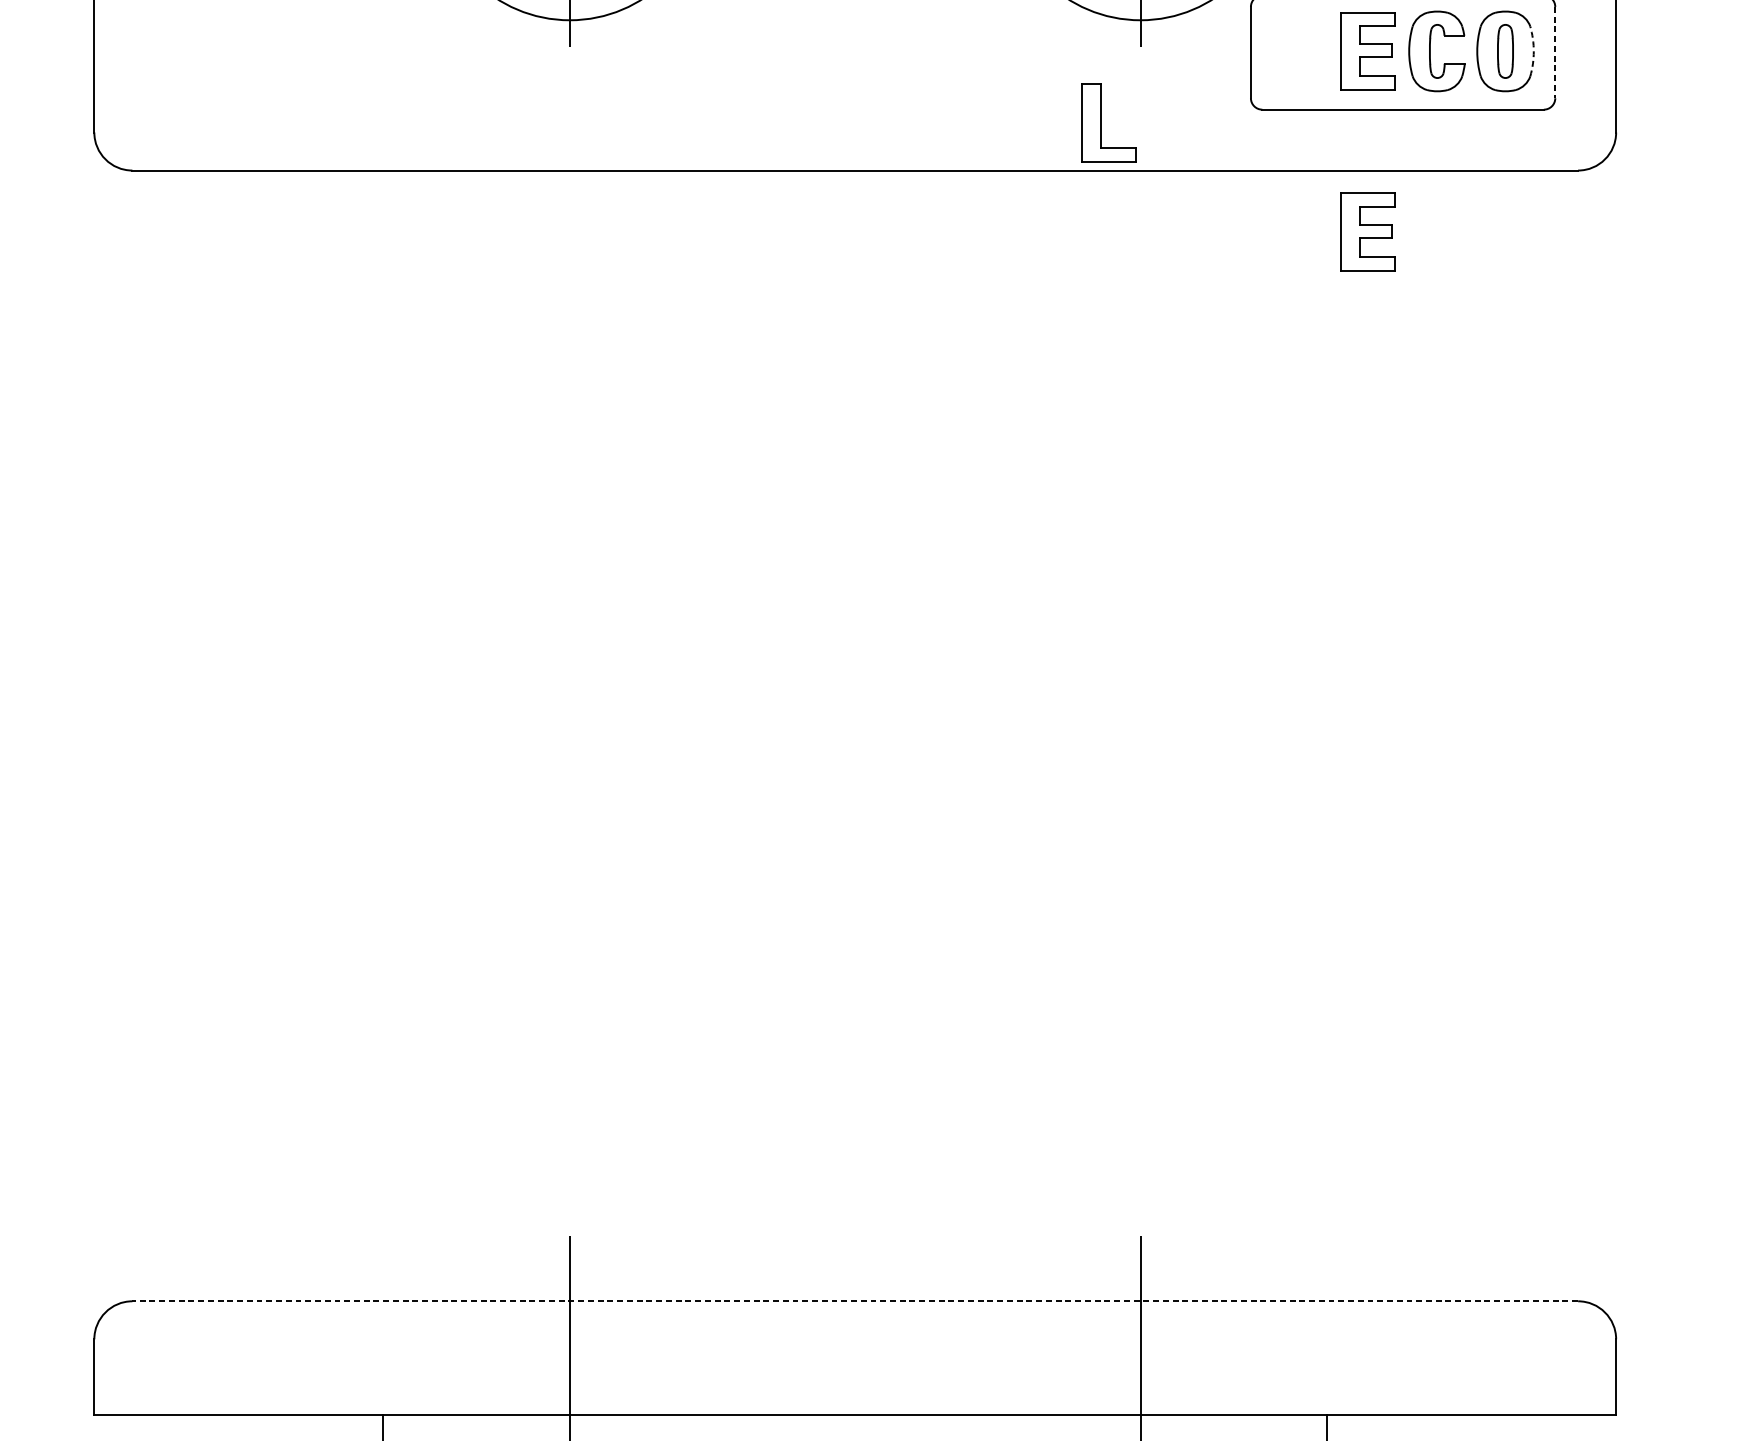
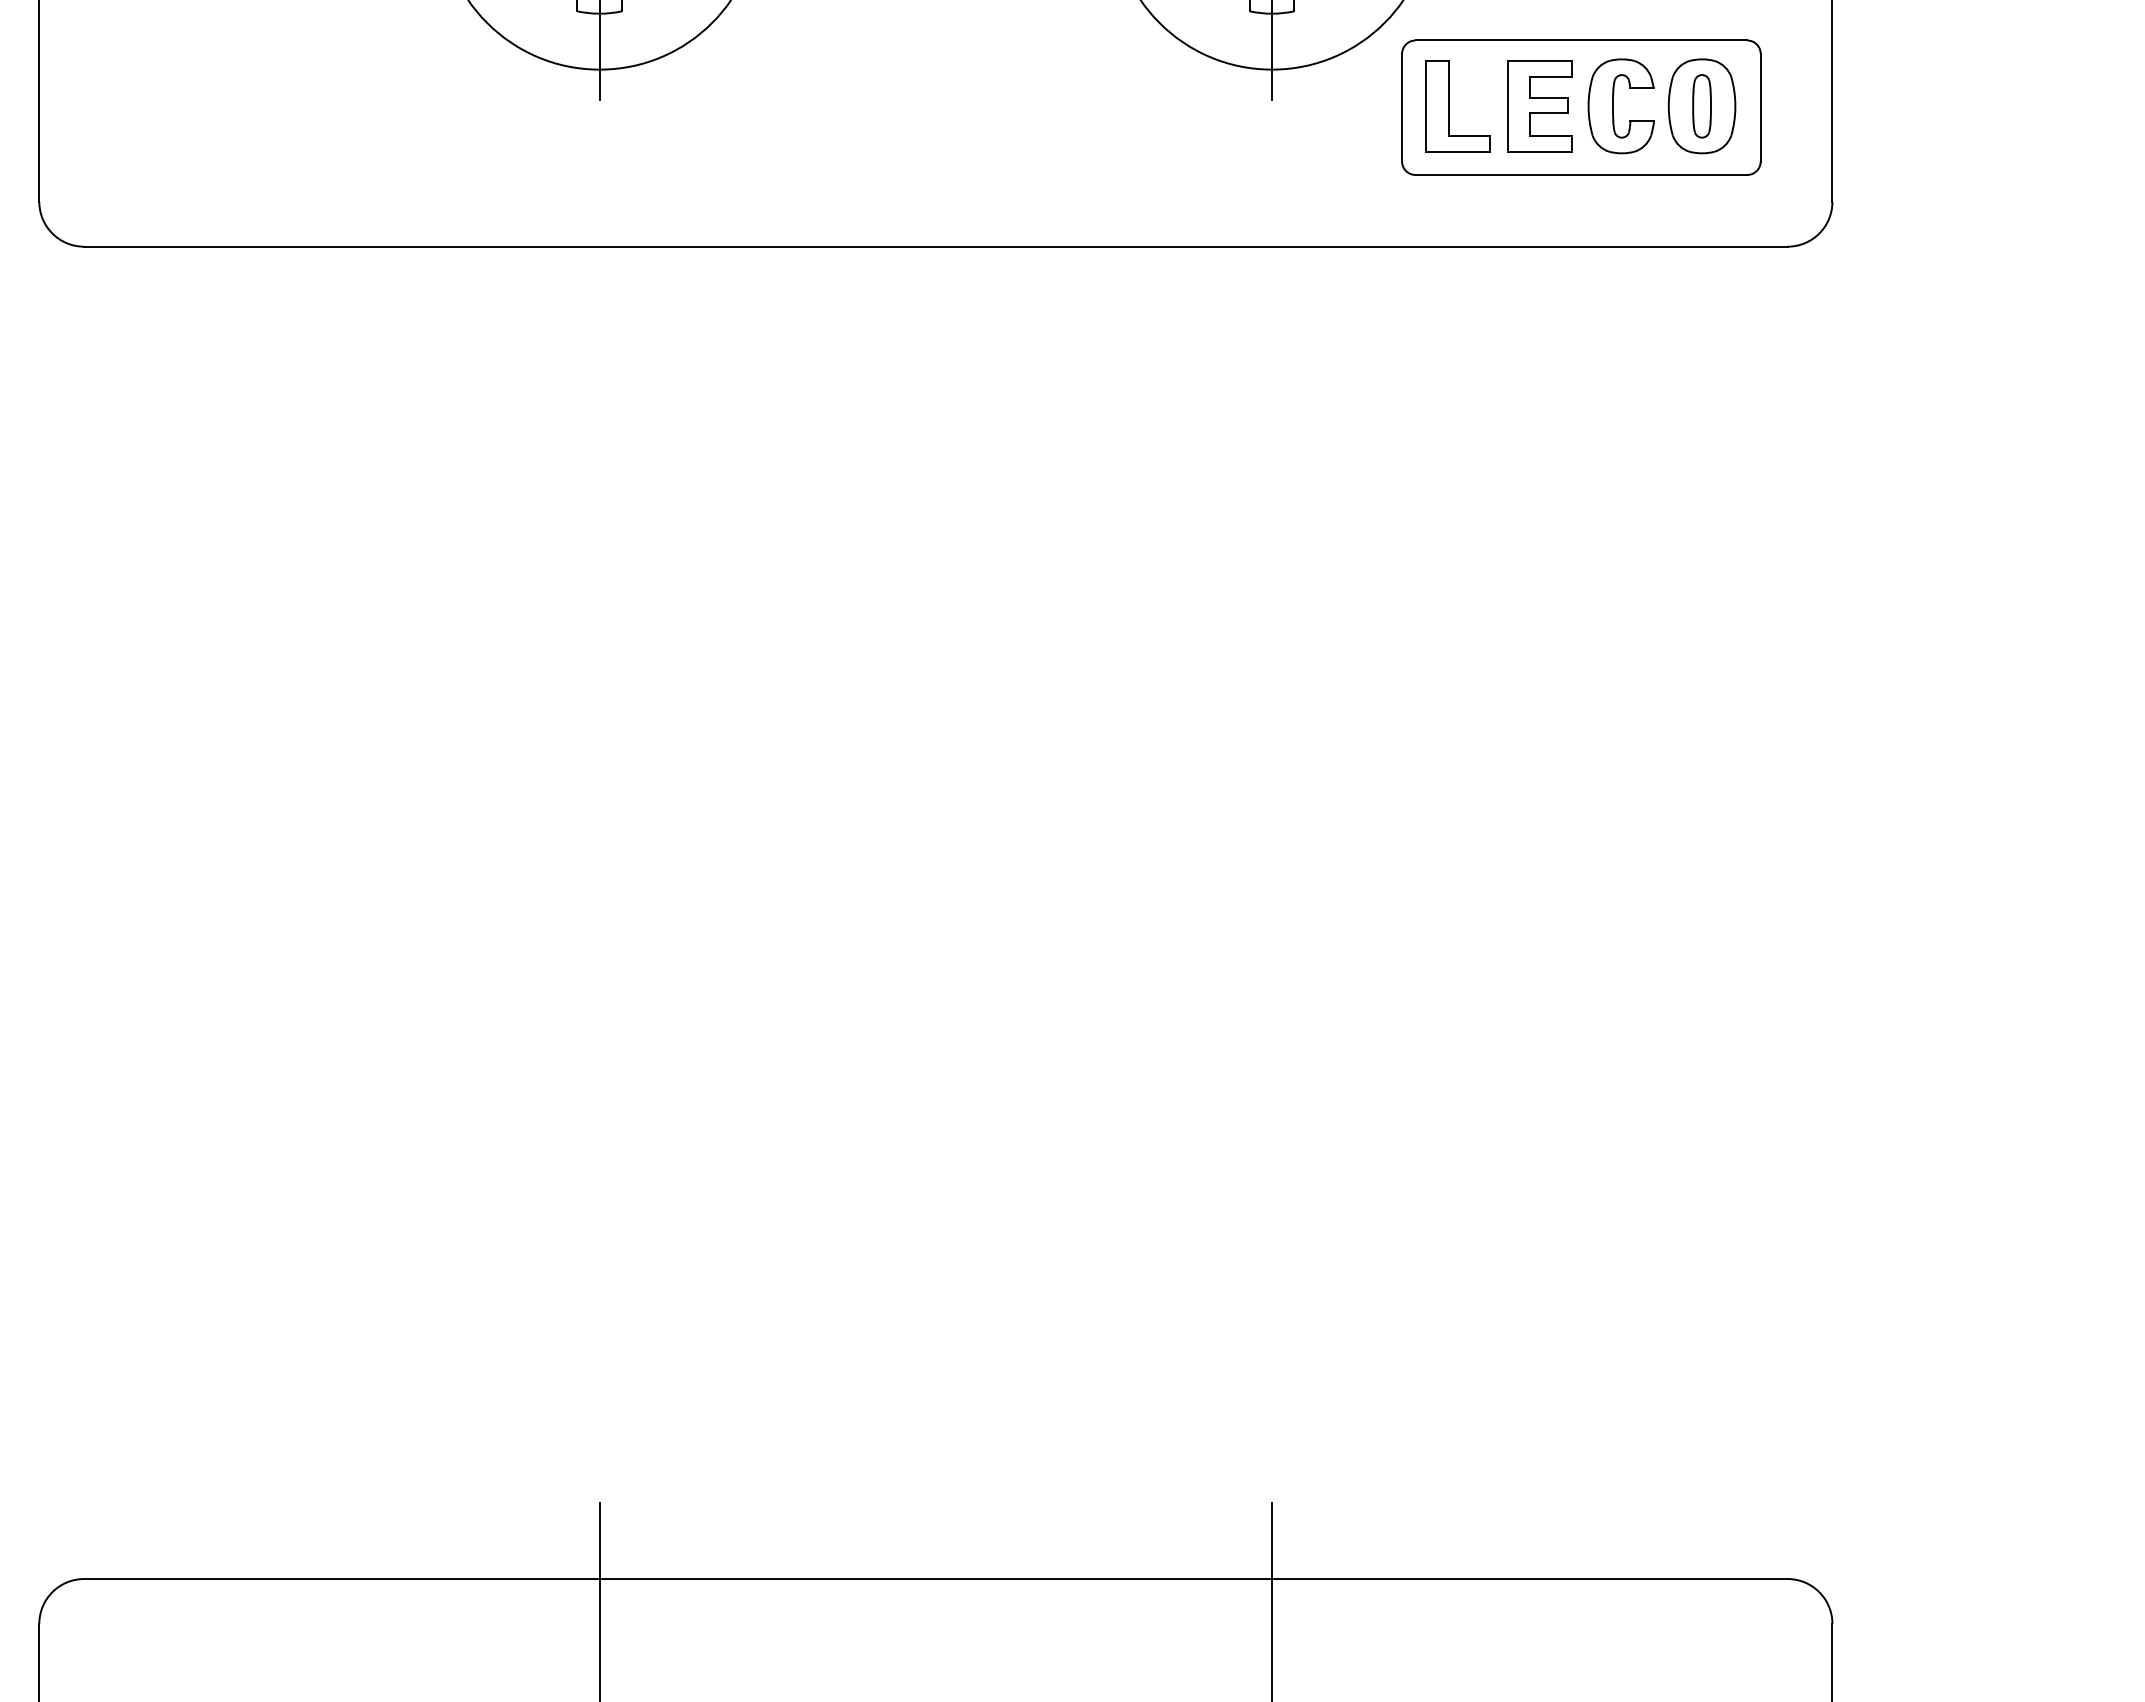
arc: (1533, 51) -> (1735, 106), dashed -> solid
line: (1555, 52) -> (1760, 107), dashed -> solid
part: (1101, 122) -> (1449, 106), moved
part: (1367, 232) -> (1539, 319), removed
line: (854, 1301) -> (935, 1579), dashed -> solid

